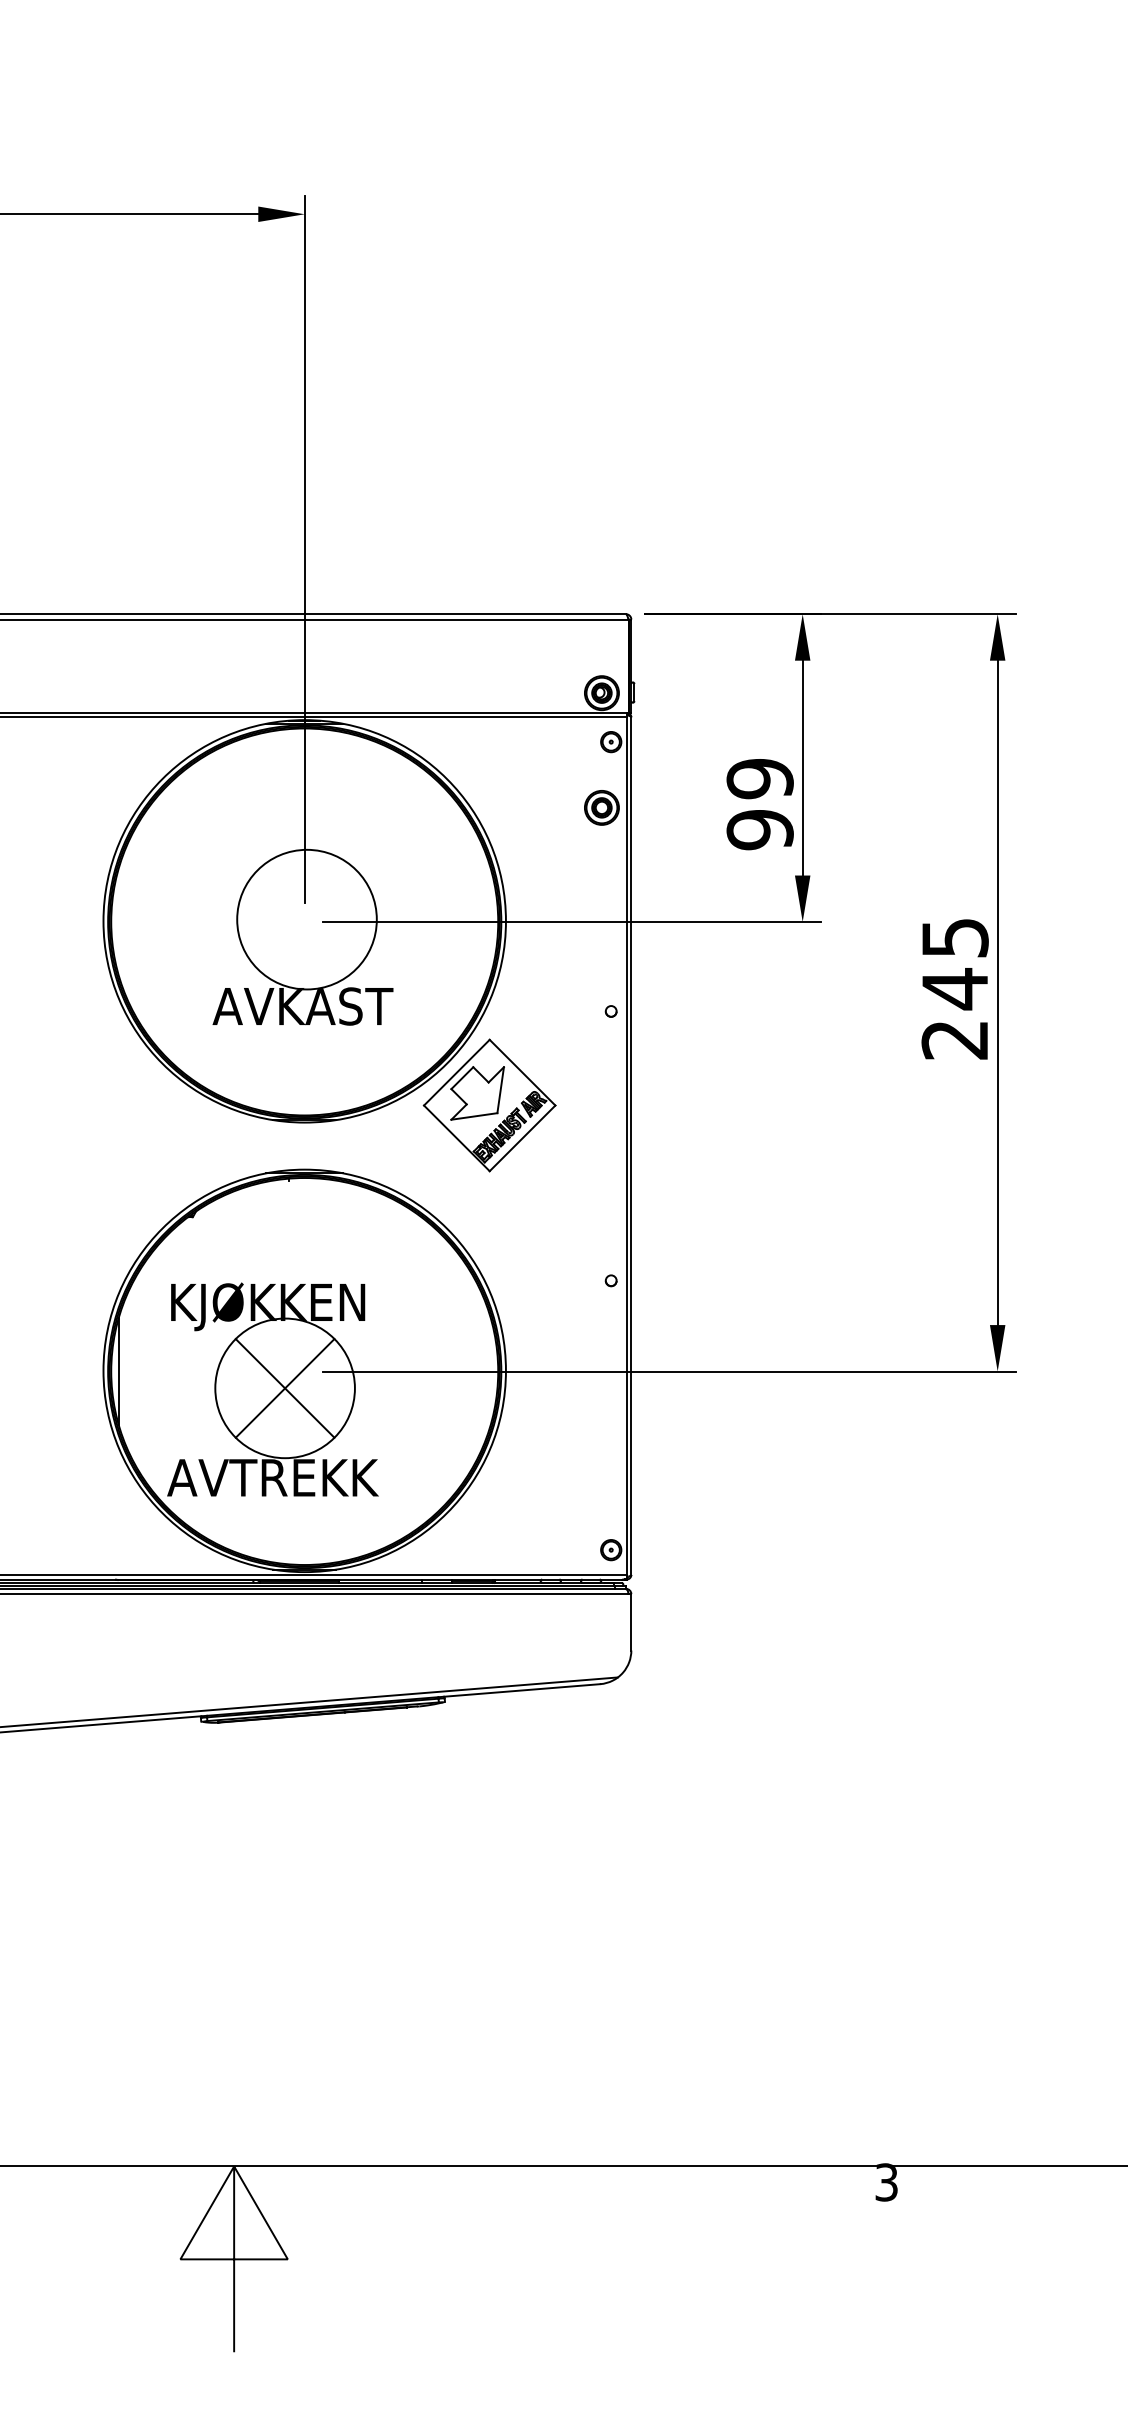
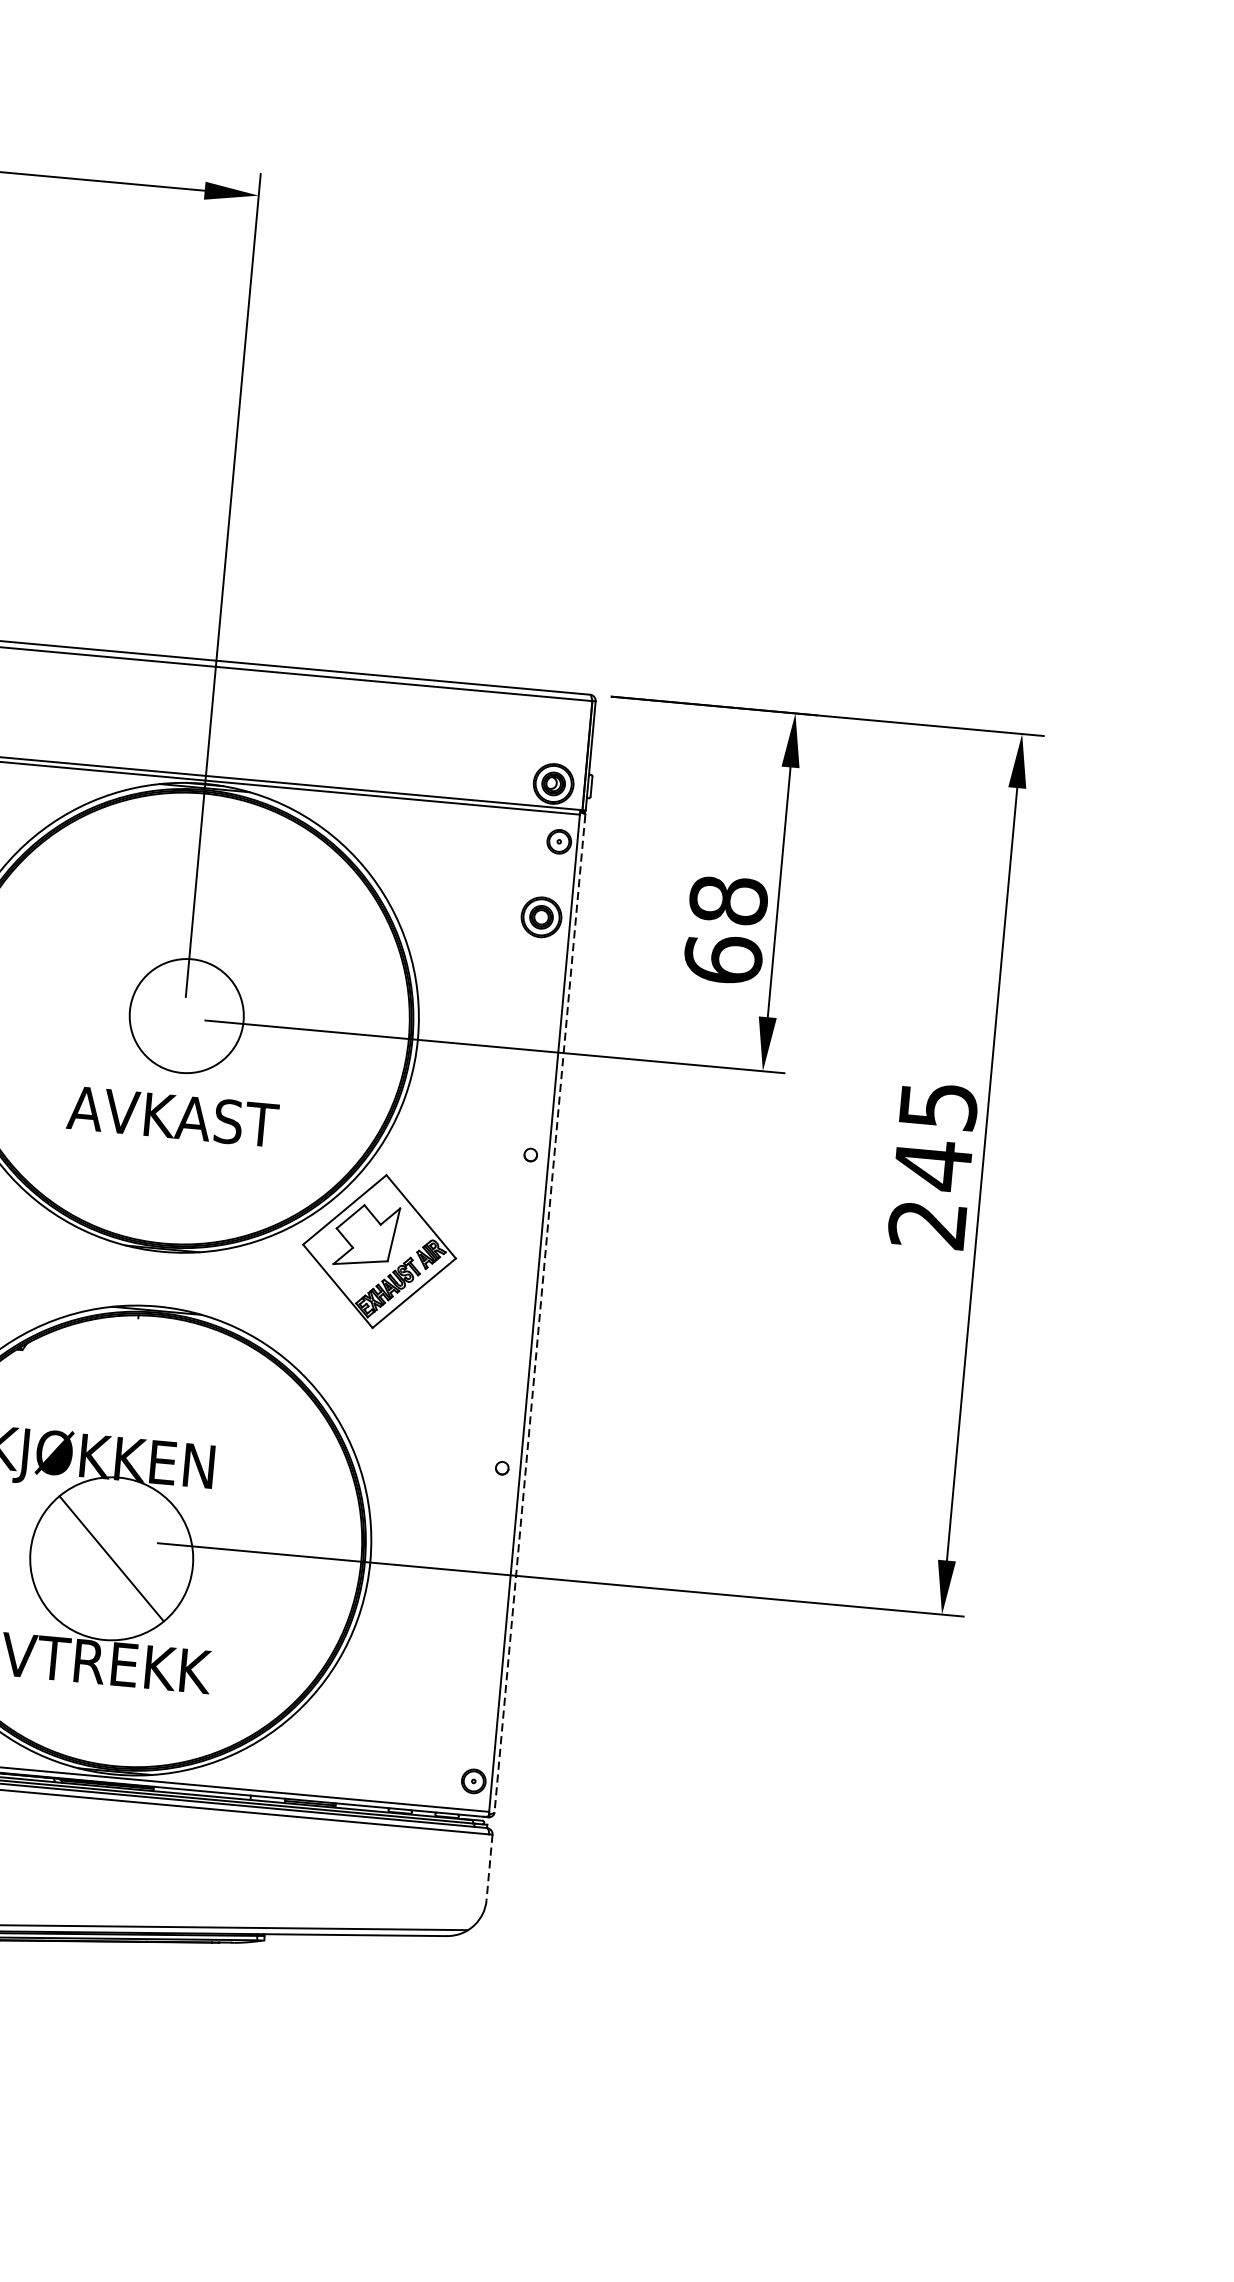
text: (759, 804) -> (725, 930), 99 -> 68
circle: (306, 919) -> (186, 1015), size x0.7
line: (631, 1146) -> (540, 1314), solid -> dashed
line: (284, 1388) -> (110, 1558), removed
line: (631, 1622) -> (489, 1867), solid -> dashed

